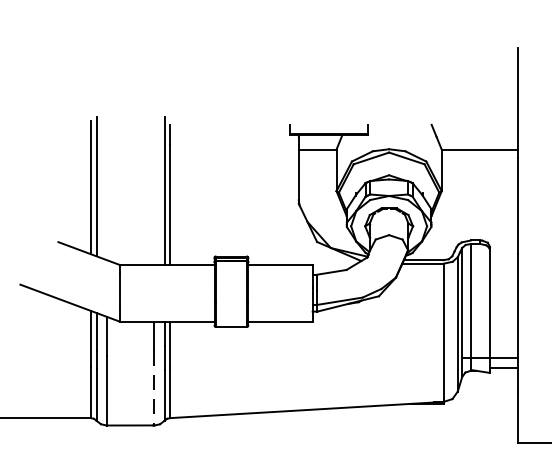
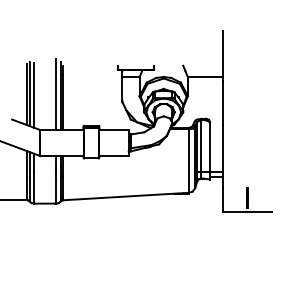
line: (155, 187) -> (56, 94), added
line: (107, 189) -> (34, 95), added
line: (155, 388) -> (56, 186), dashed -> solid

